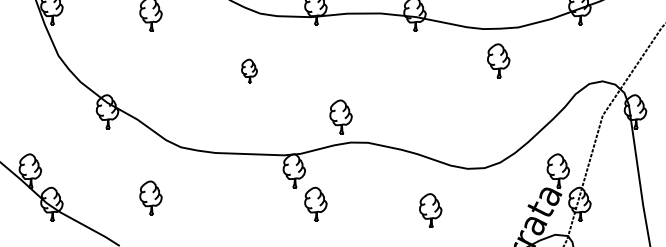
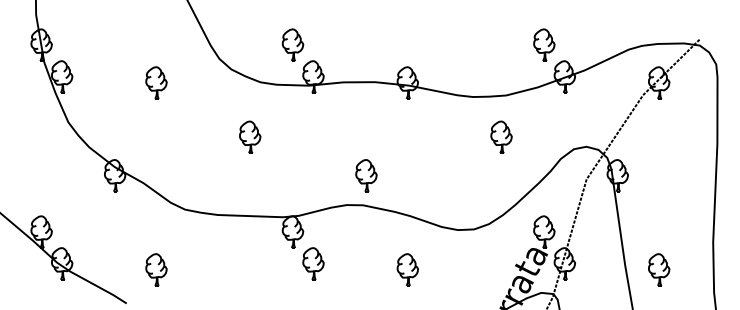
part: (498, 60) -> (501, 136), moved
part: (249, 70) -> (250, 136), size x1.43
part: (341, 116) -> (366, 175), moved
part: (151, 197) -> (156, 269), moved
part: (430, 210) -> (407, 269), moved

